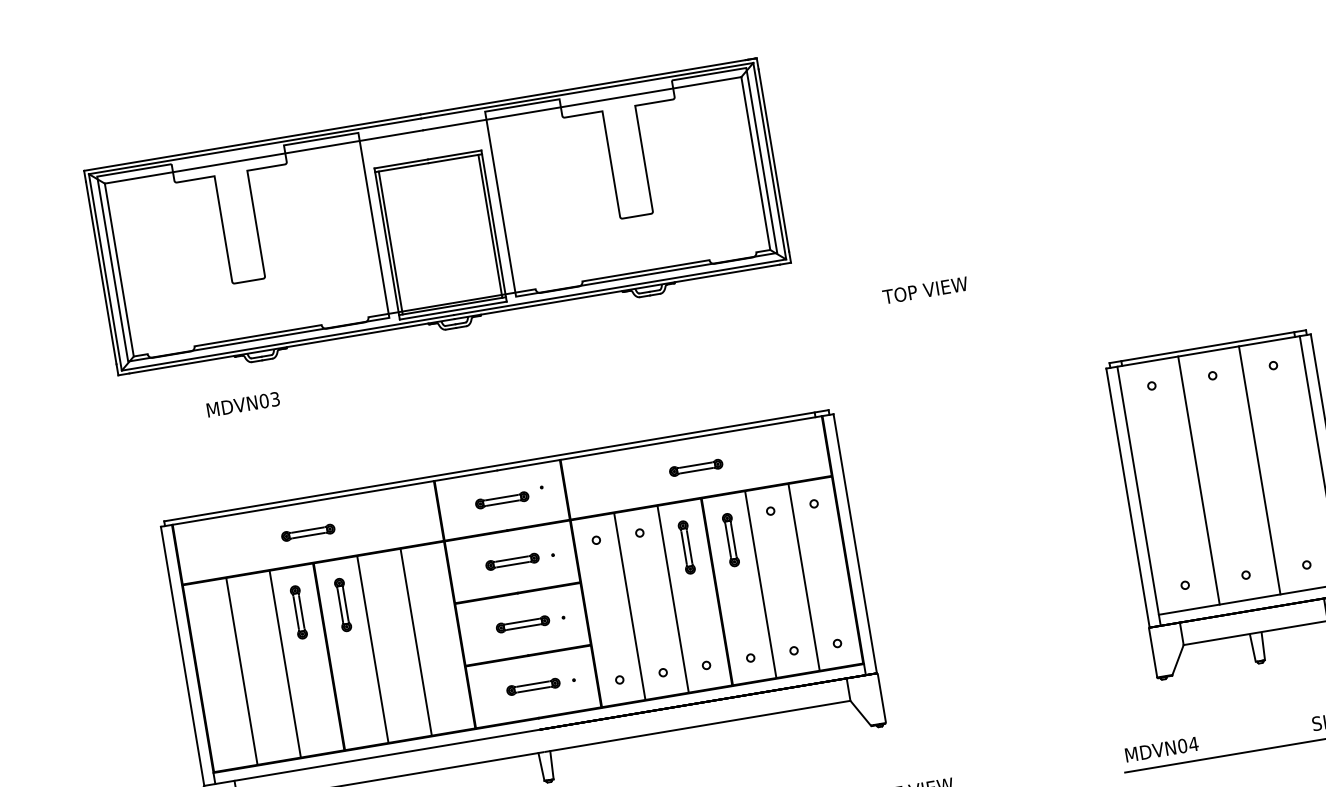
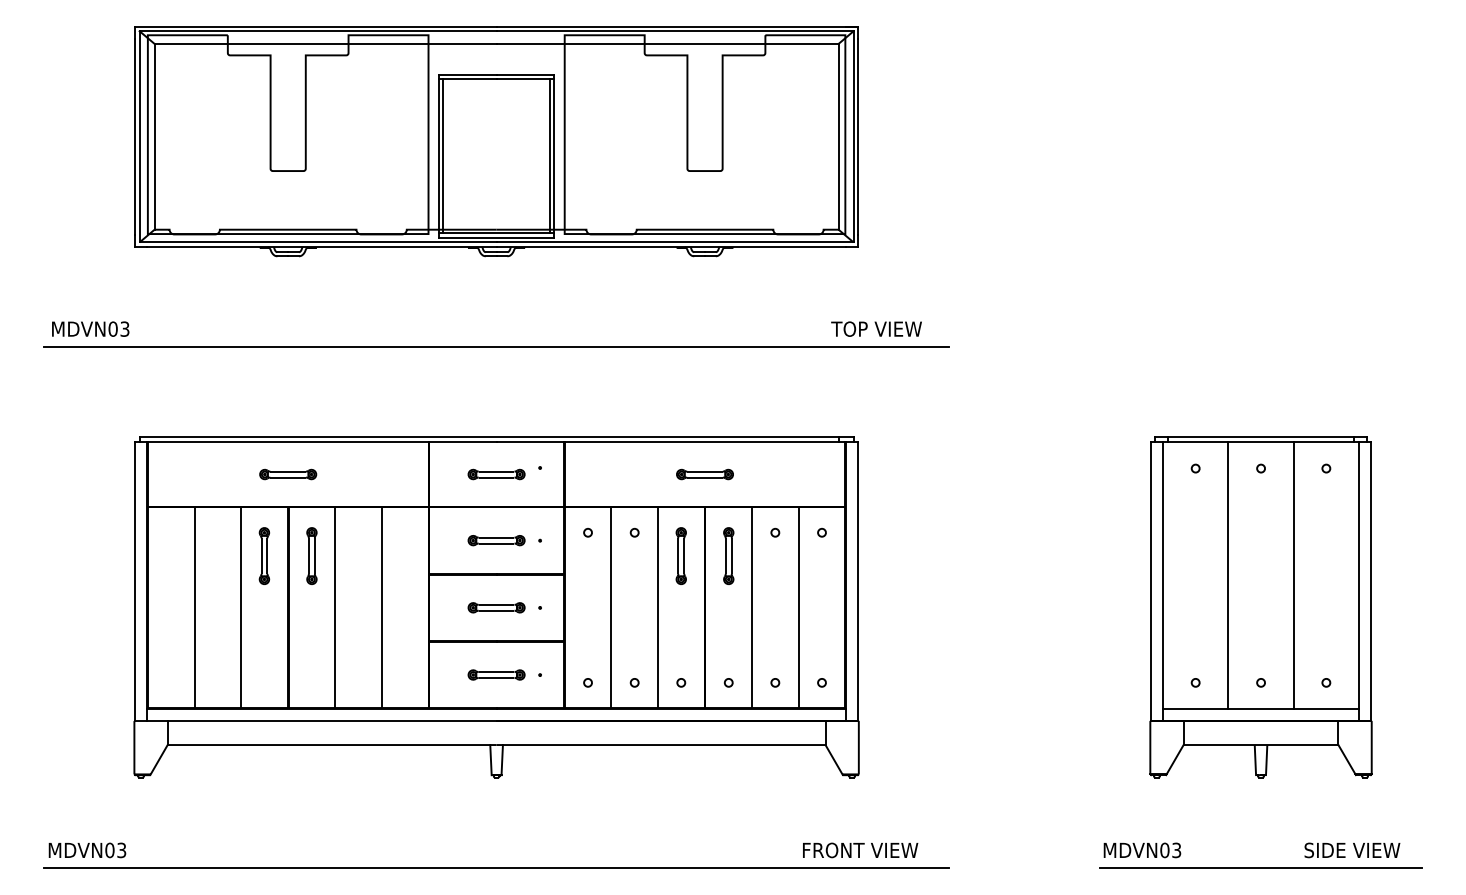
part: (438, 221) -> (496, 141), moved
text: (925, 289) -> (876, 328), moved
line: (482, 381) -> (496, 346), added
text: (243, 404) -> (90, 328), moved
text: (1193, 744) -> (1176, 850), MDVN04 -> MDVN03

